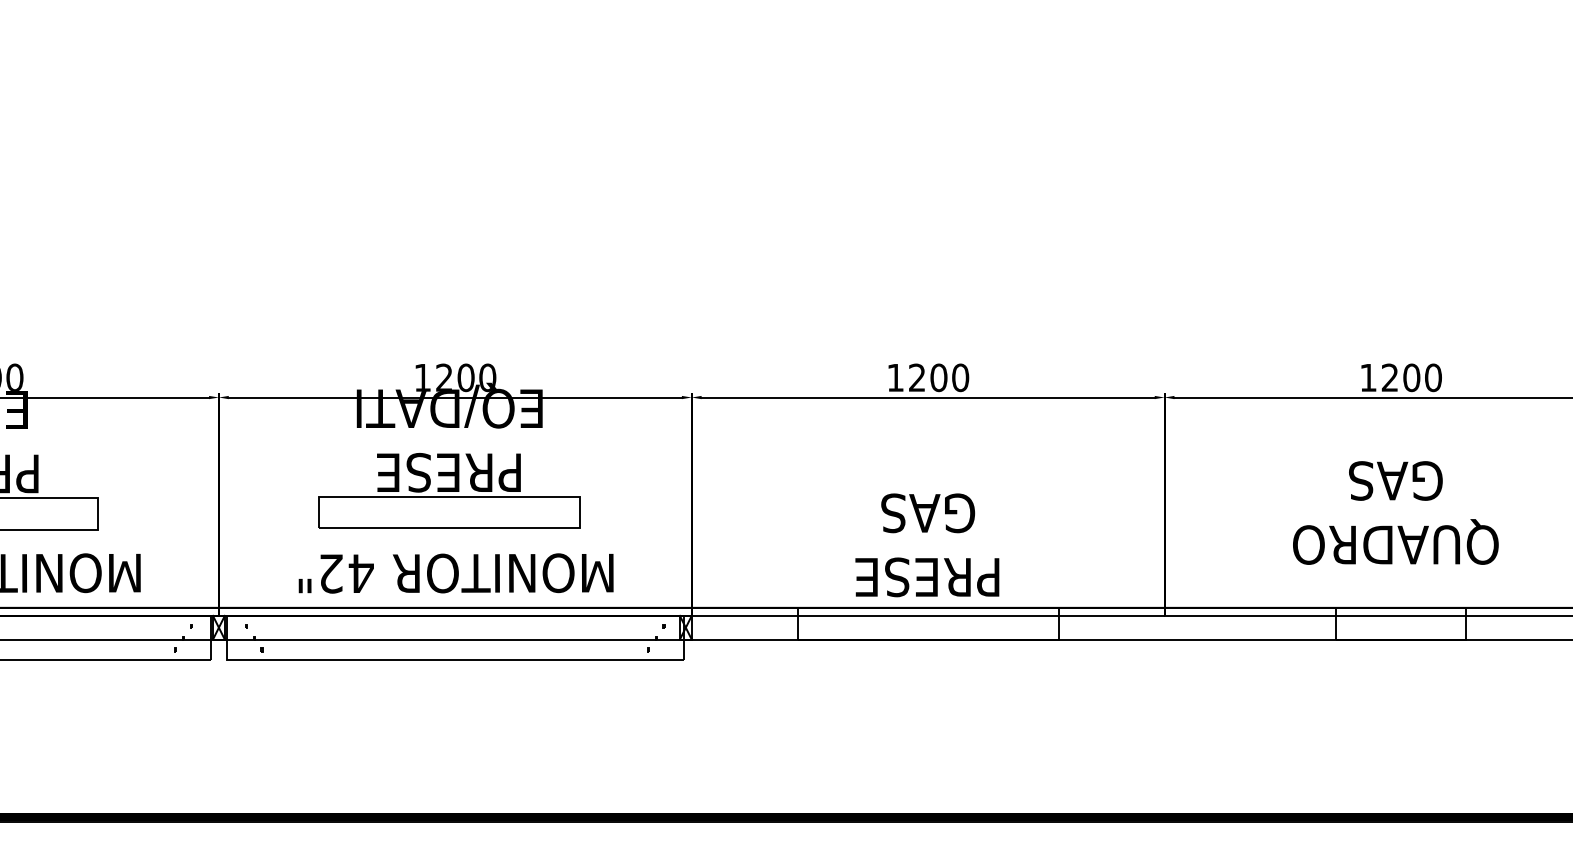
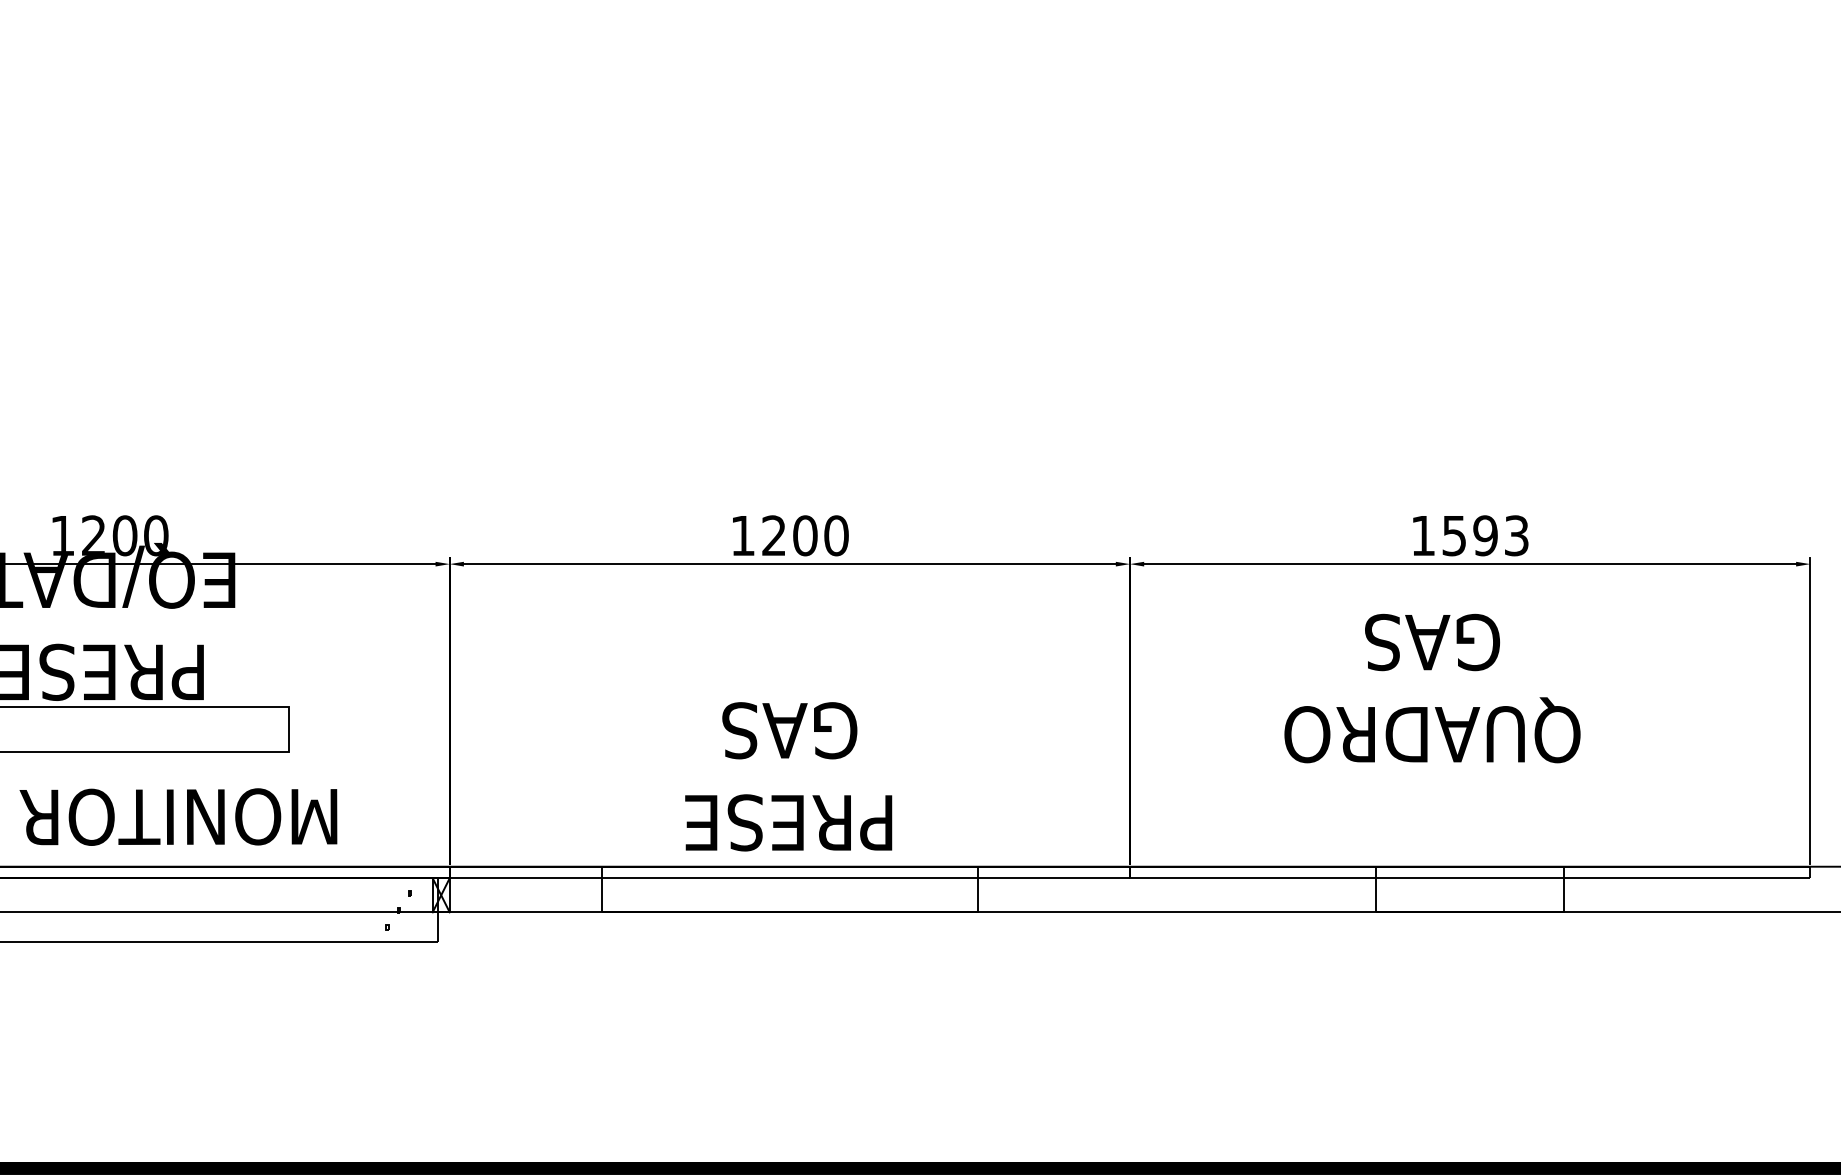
text: (1411, 377) -> (1485, 535), 1200 -> 1593
text: (1395, 512) -> (1431, 687), moved

